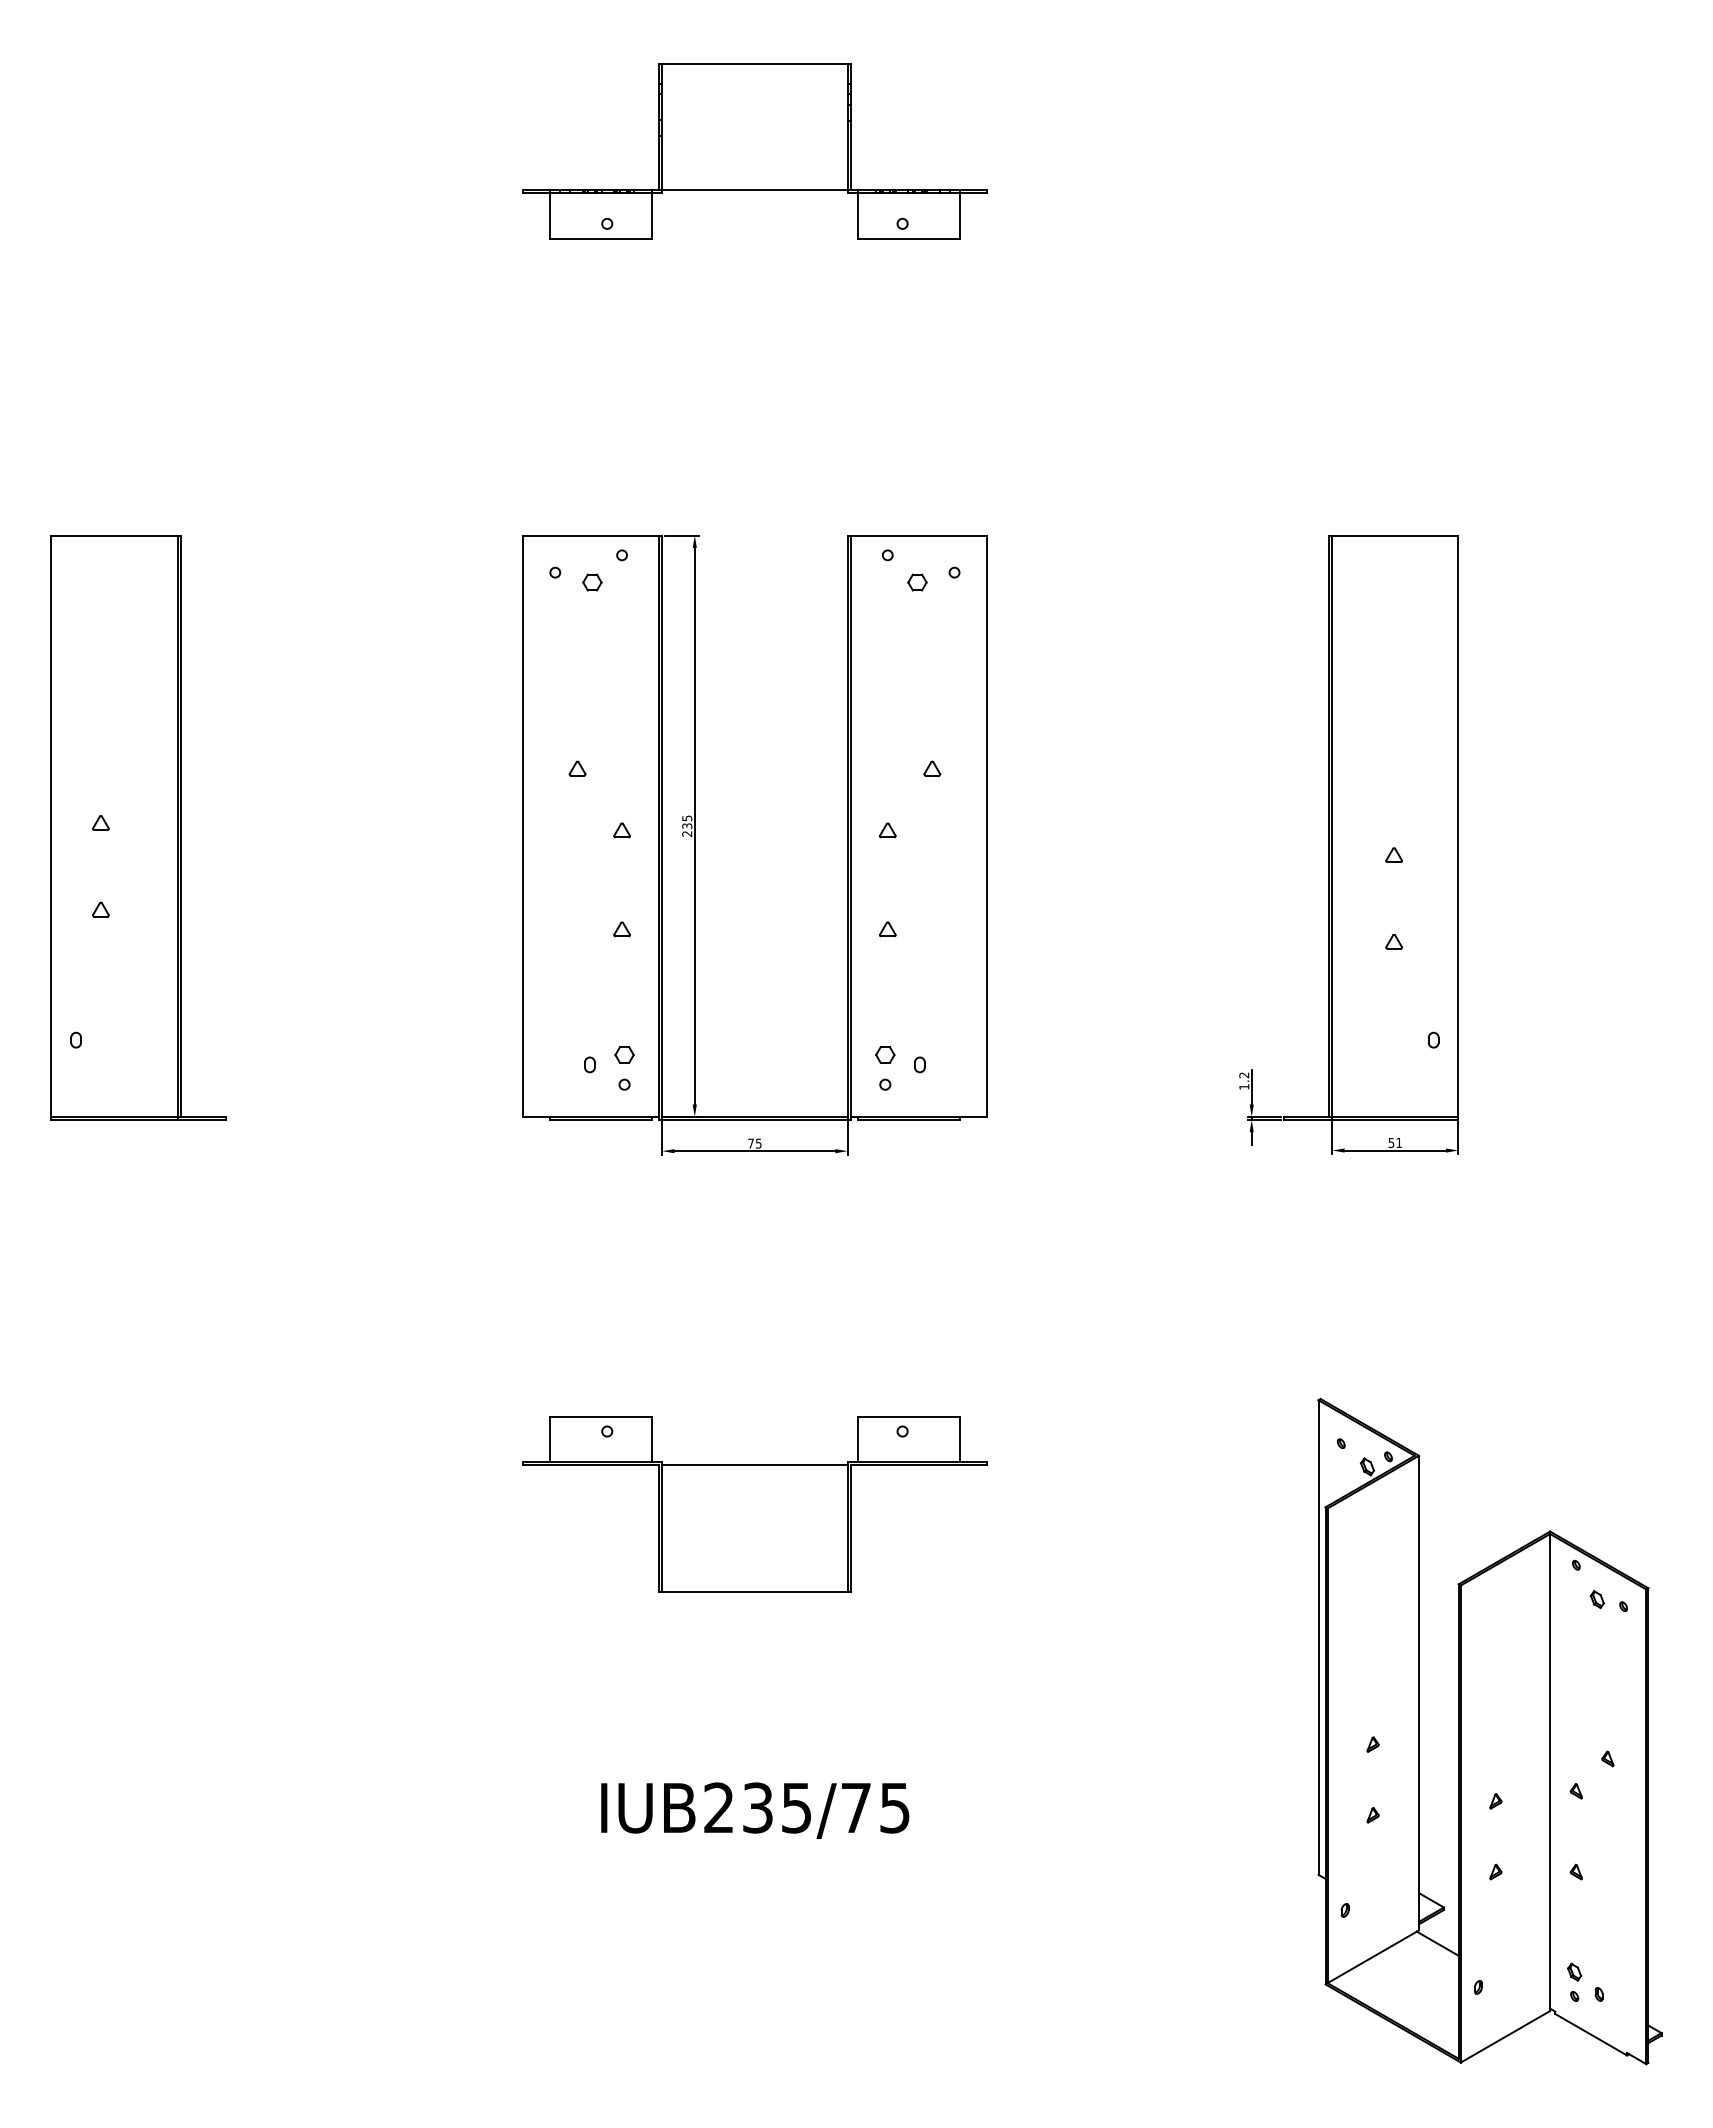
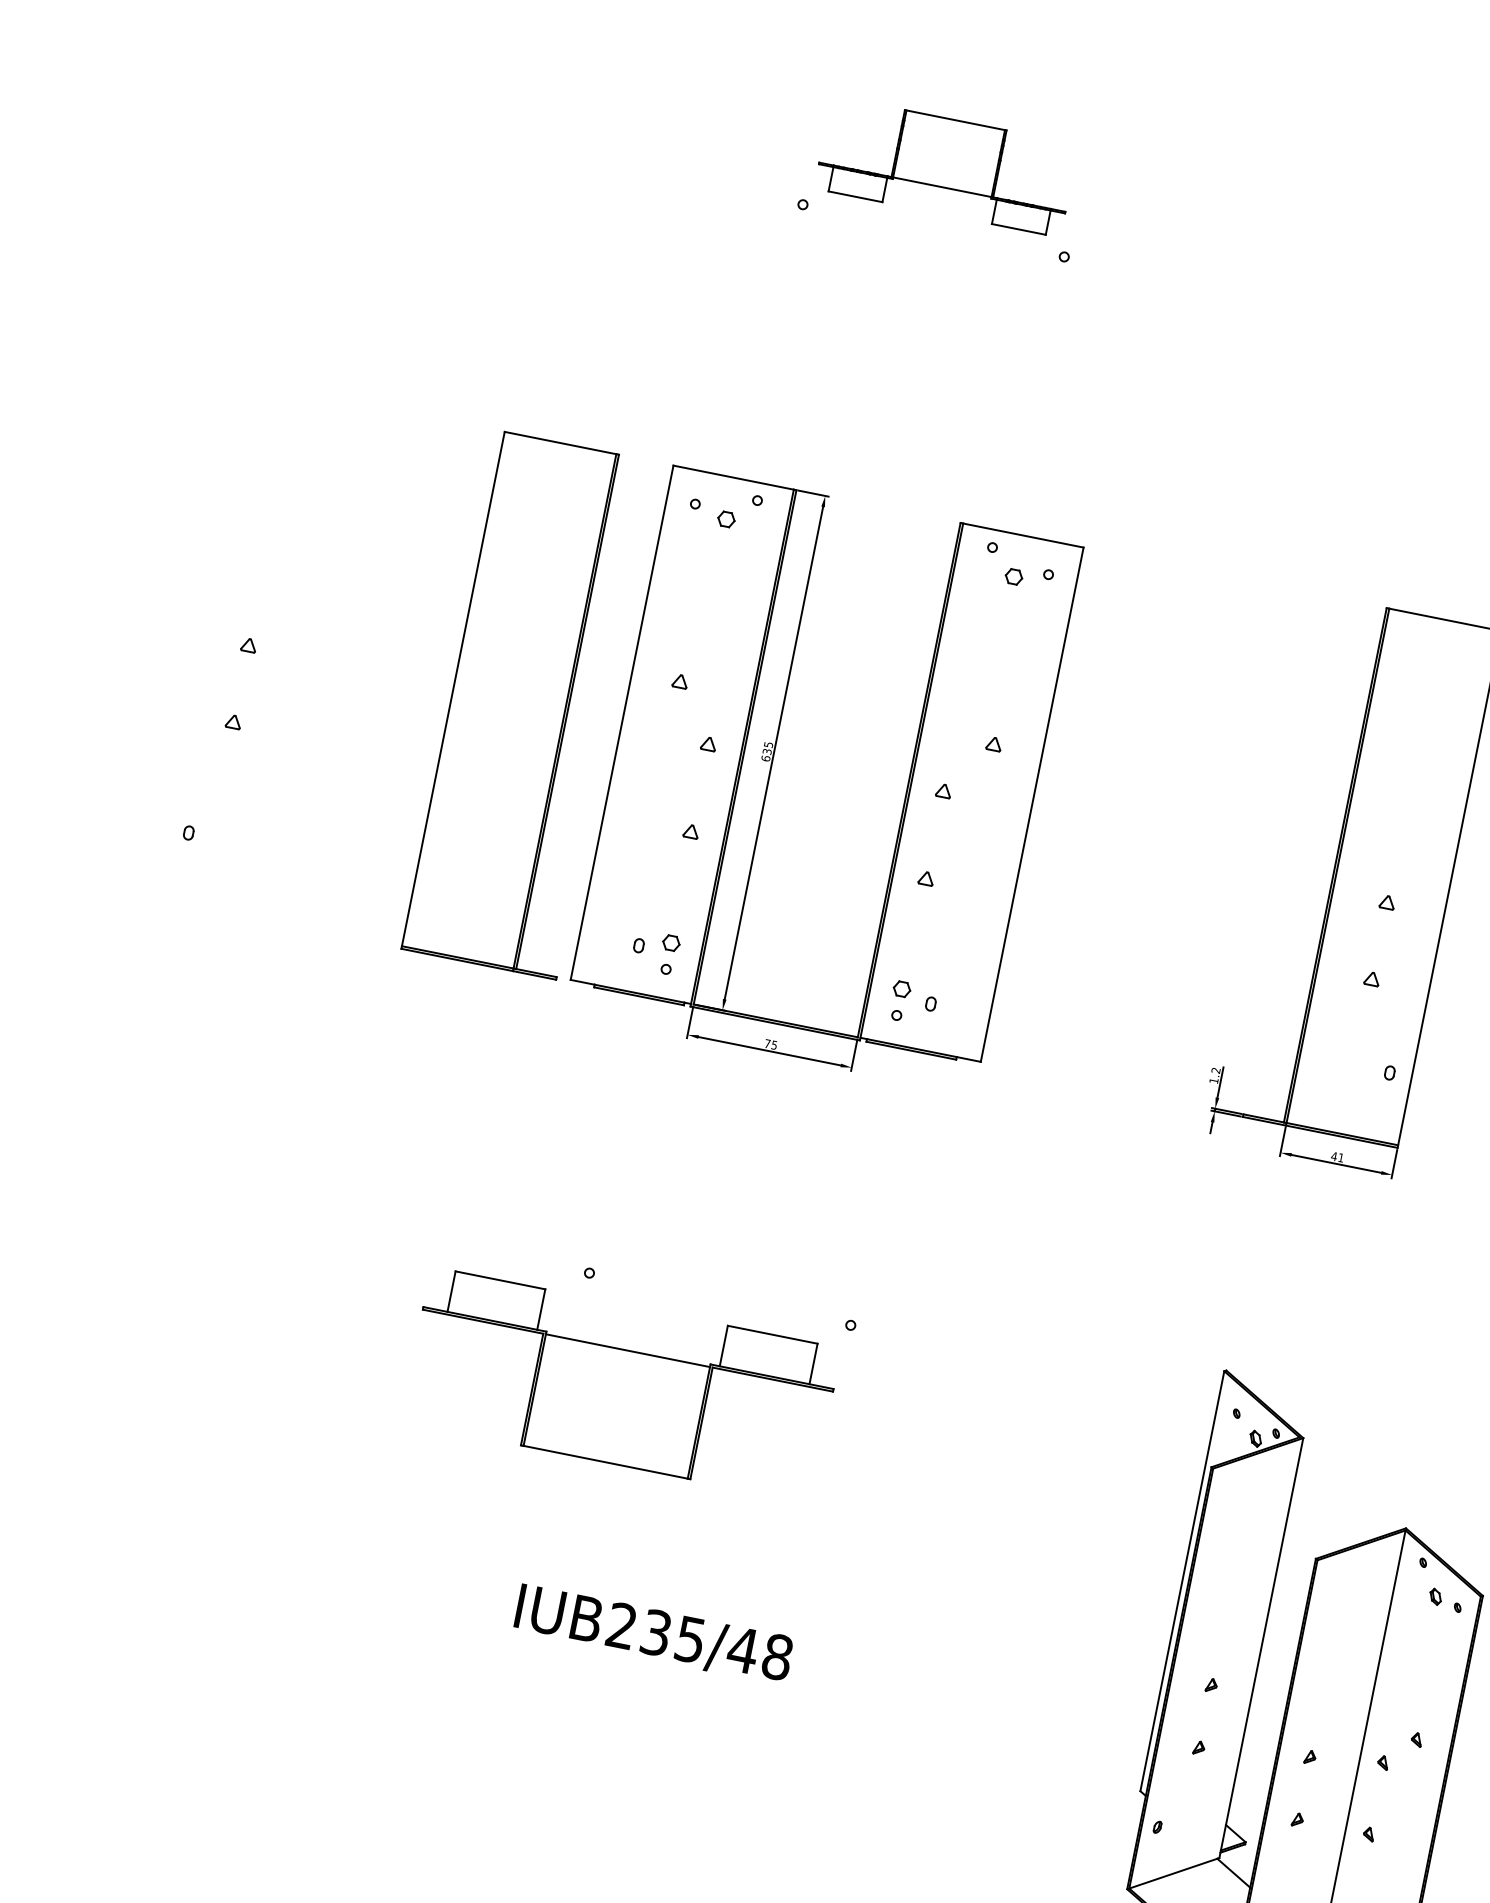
part: (754, 151) -> (946, 166), size x0.6
part: (138, 827) -> (530, 705), moved
text: (687, 833) -> (766, 758), 235 -> 635
text: (1391, 1143) -> (1334, 1156), 51 -> 41
part: (754, 1504) -> (620, 1385), moved
text: (875, 1807) -> (760, 1653), IUB235/75 -> IUB235/48

